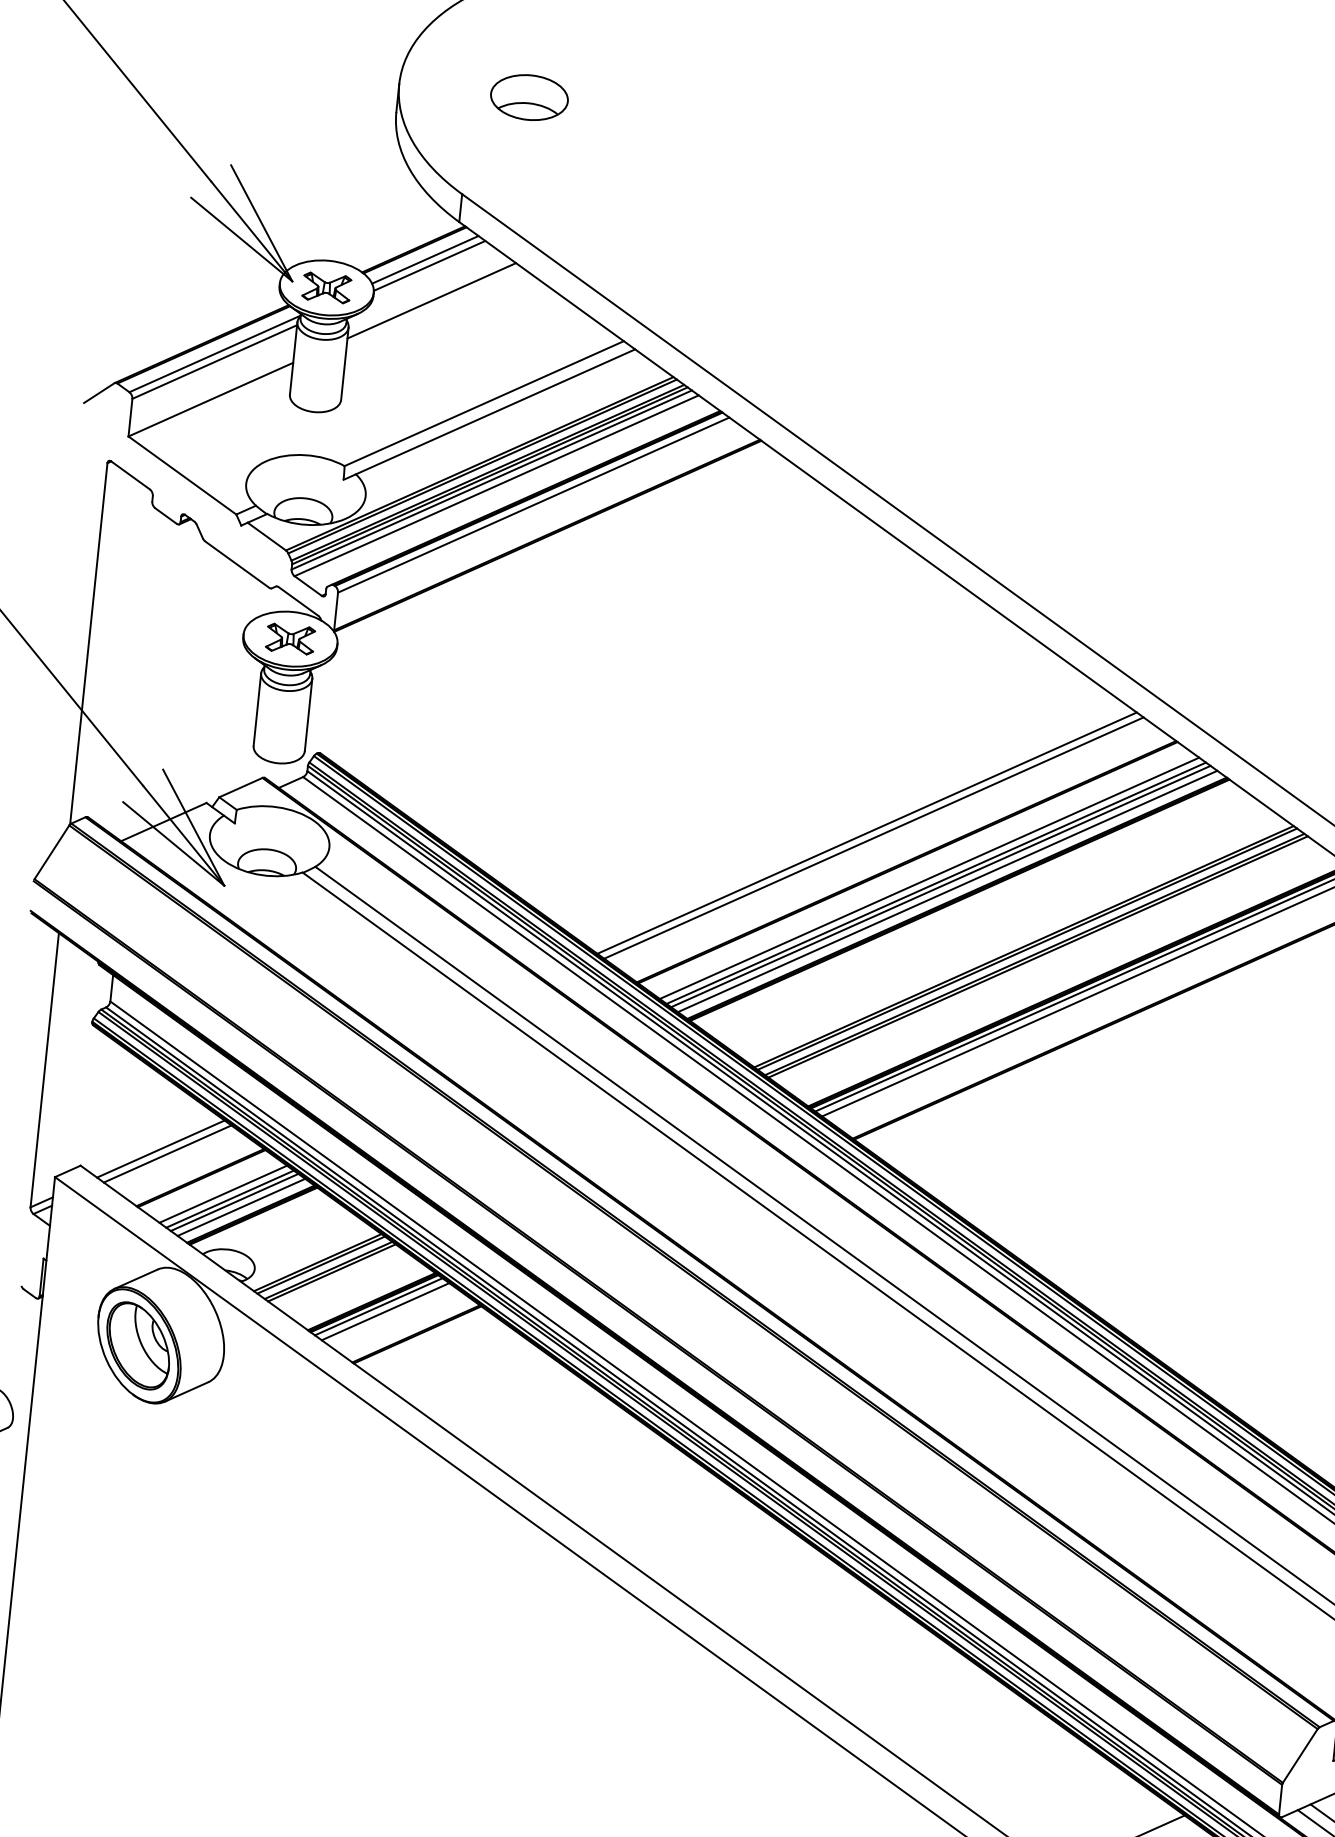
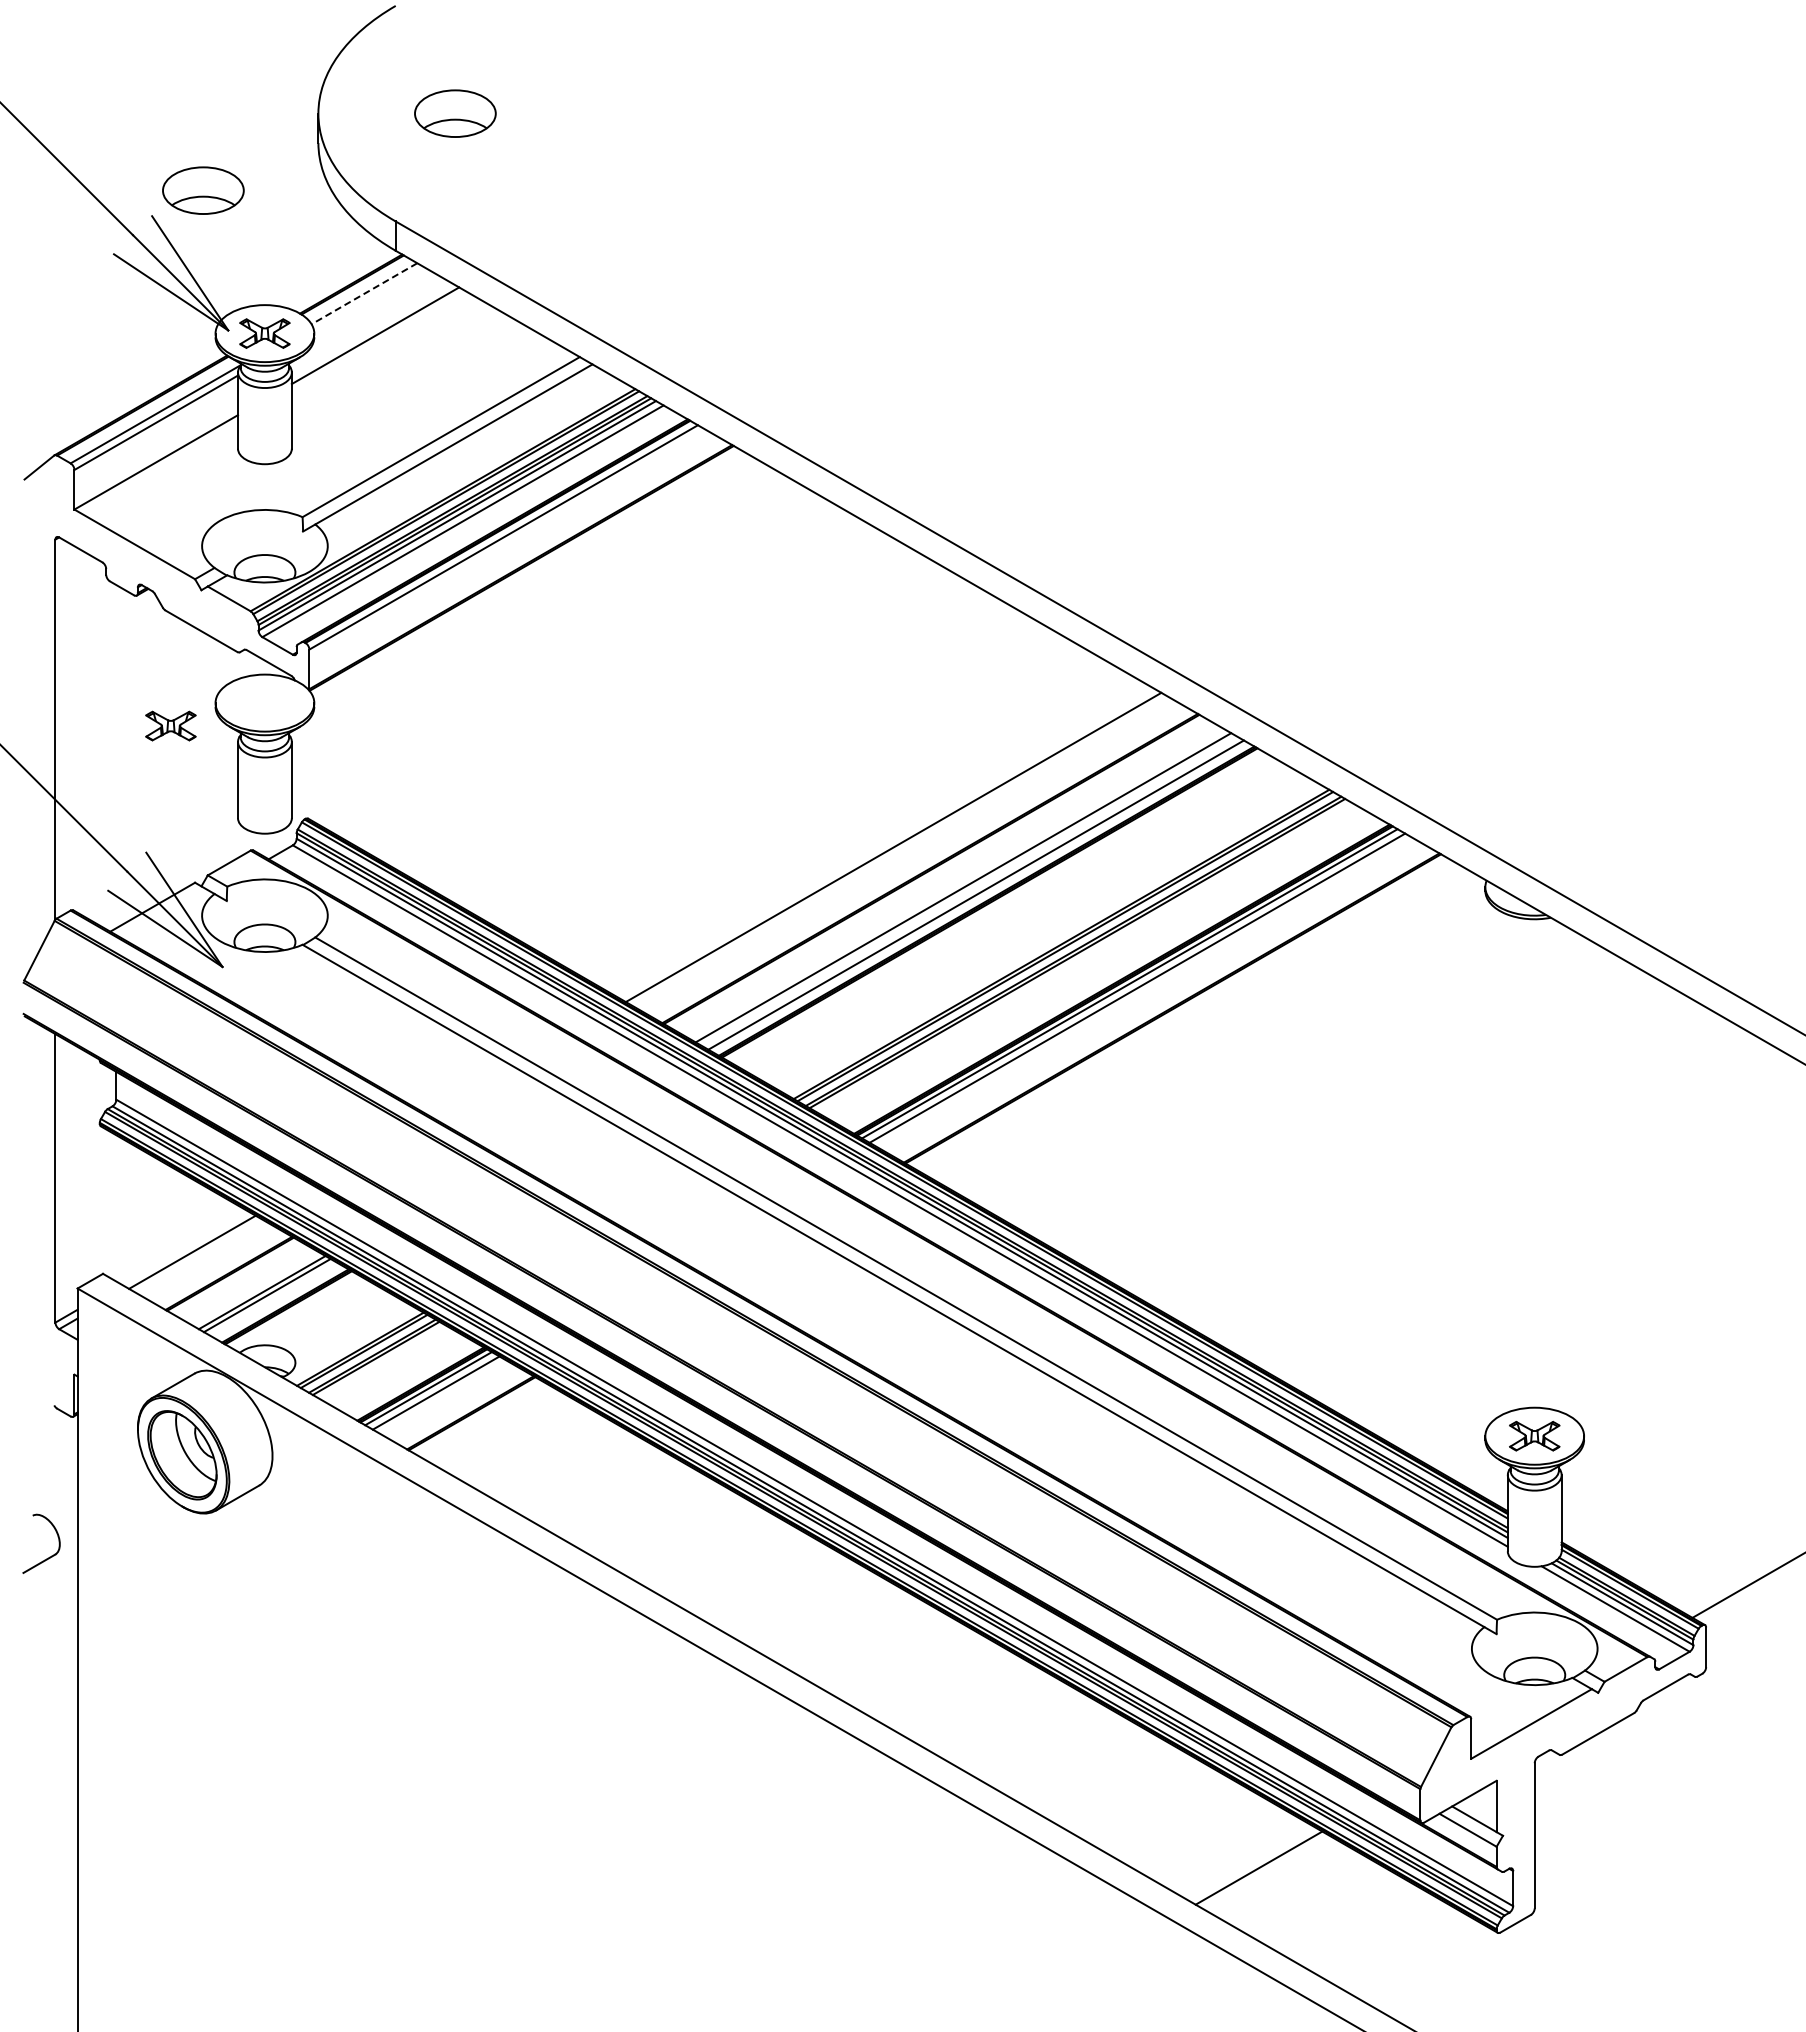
part: (282, 145) -> (203, 190), added
line: (425, 260) -> (364, 294), solid -> dashed
line: (429, 265) -> (369, 299), removed
part: (290, 638) -> (170, 725), moved
line: (866, 832) -> (885, 842), removed
line: (929, 877) -> (955, 882), removed
line: (940, 886) -> (968, 890), removed
line: (160, 1148) -> (184, 1247), removed
line: (223, 1193) -> (254, 1287), removed
line: (241, 1206) -> (274, 1299), removed

